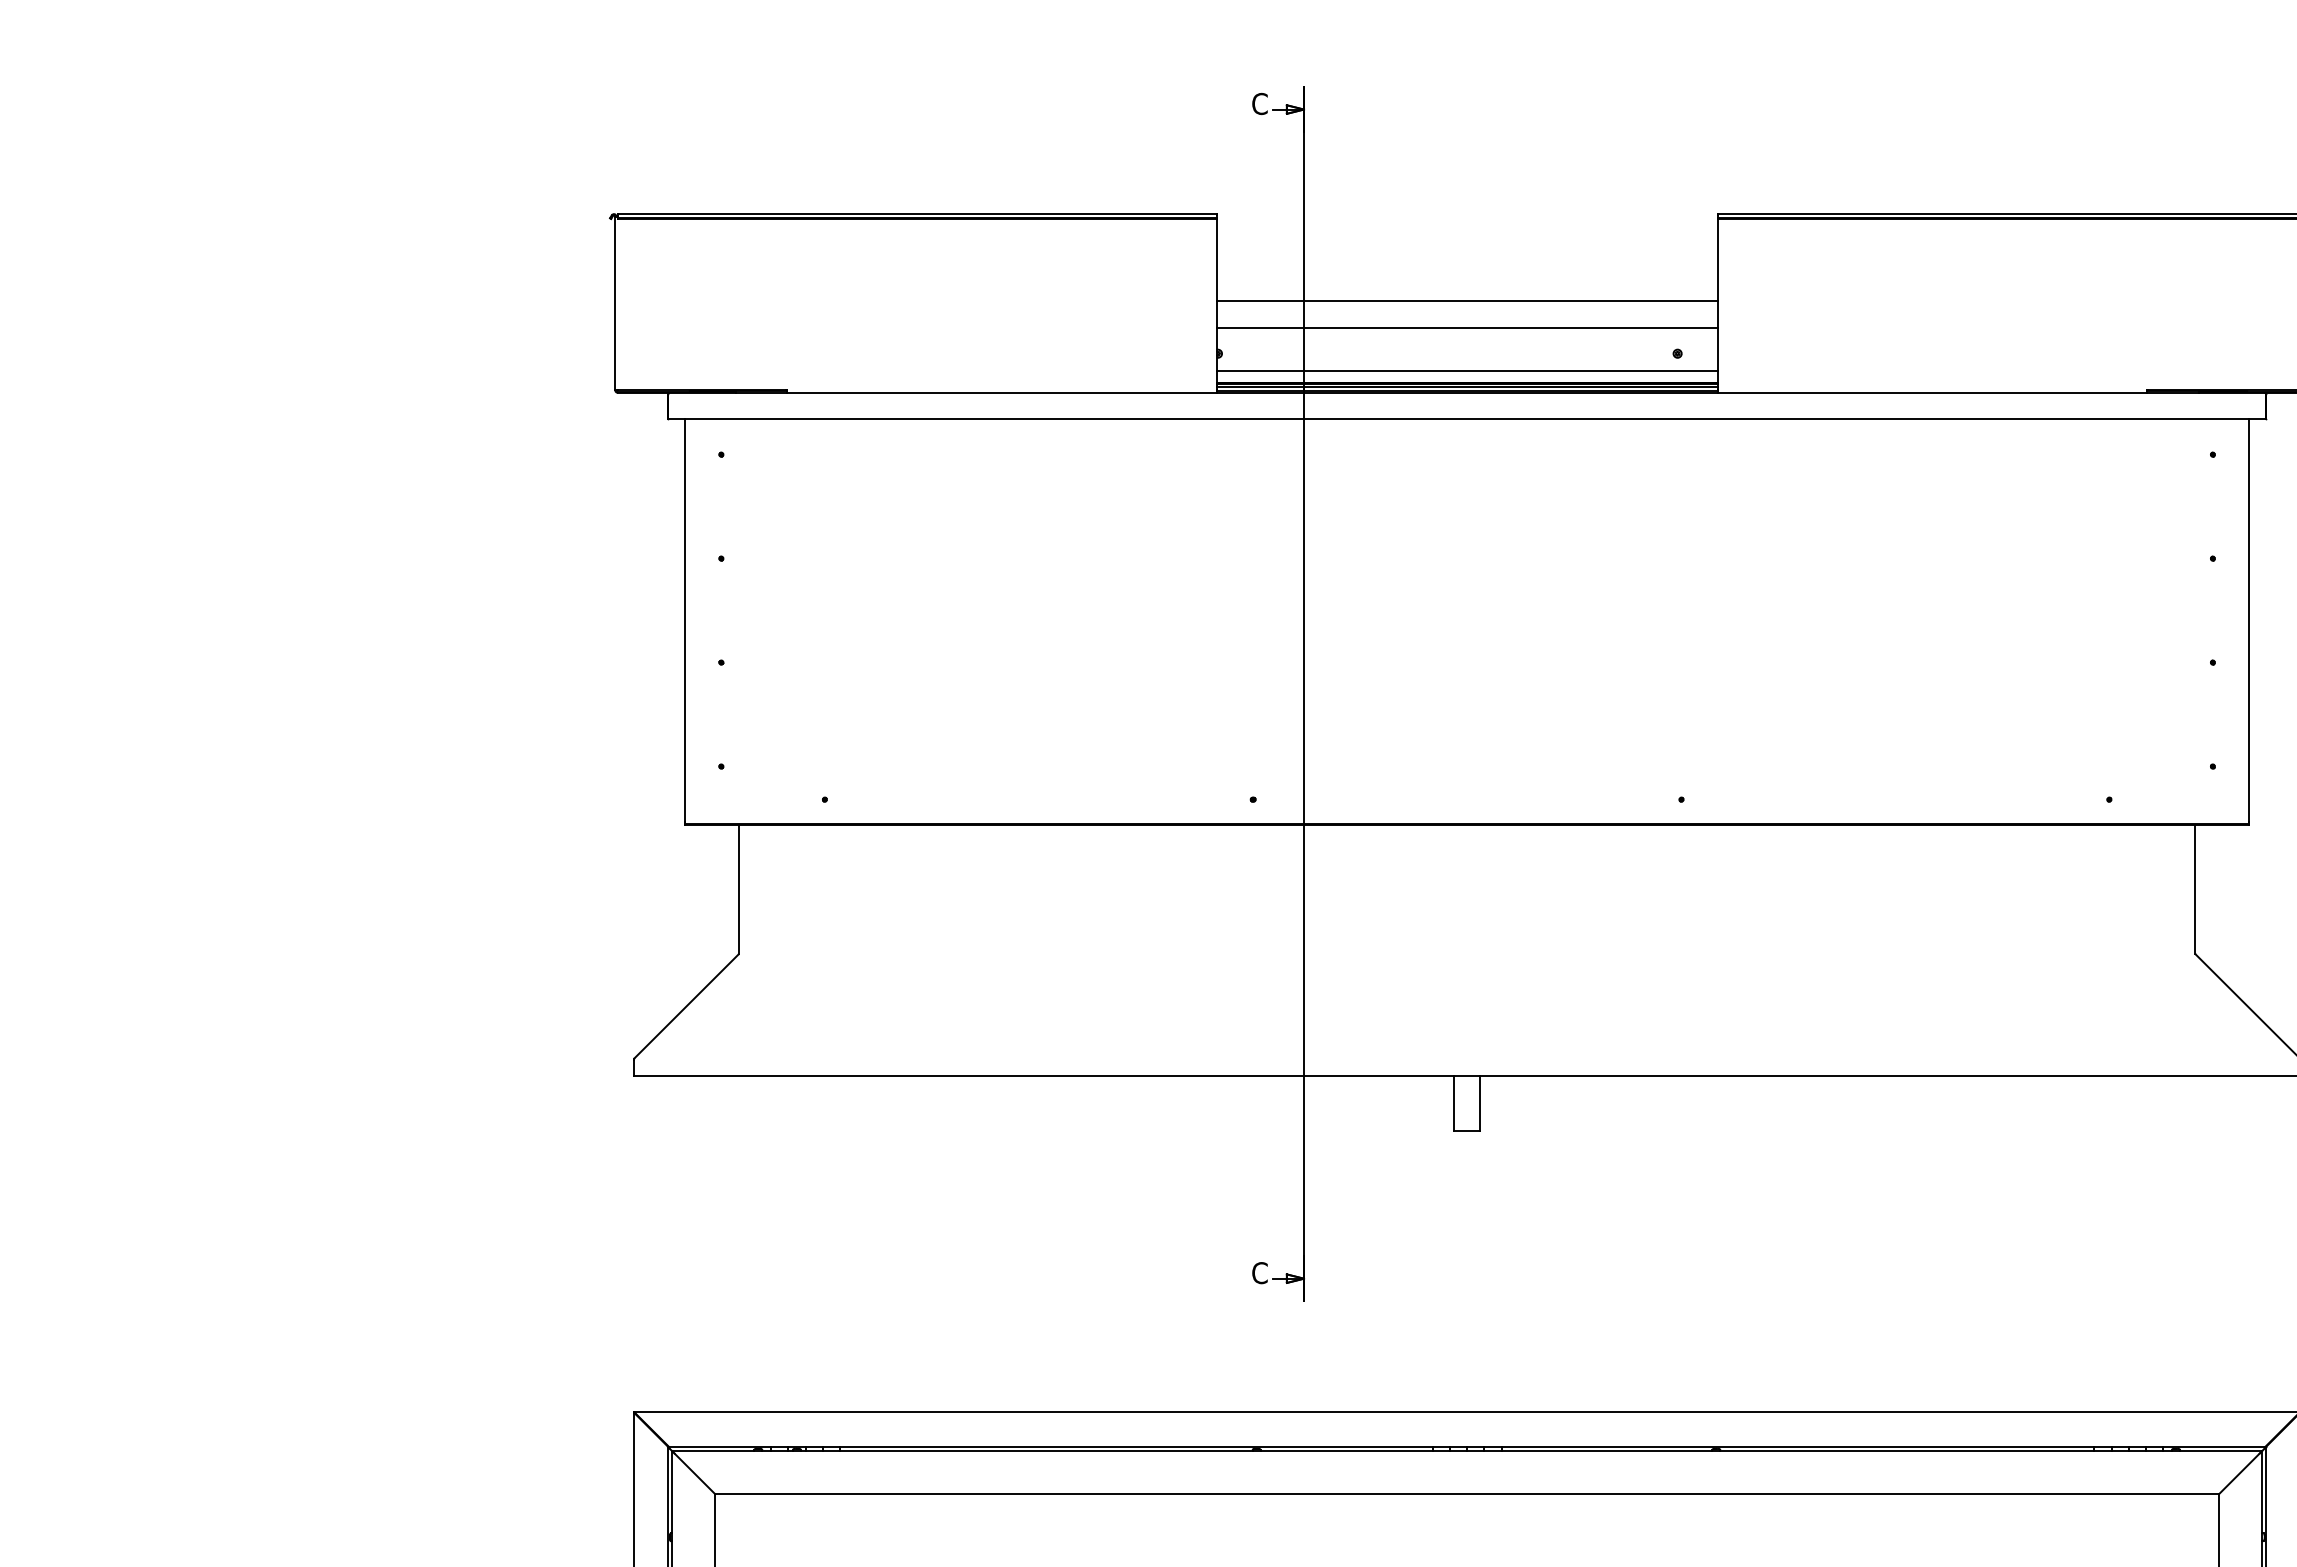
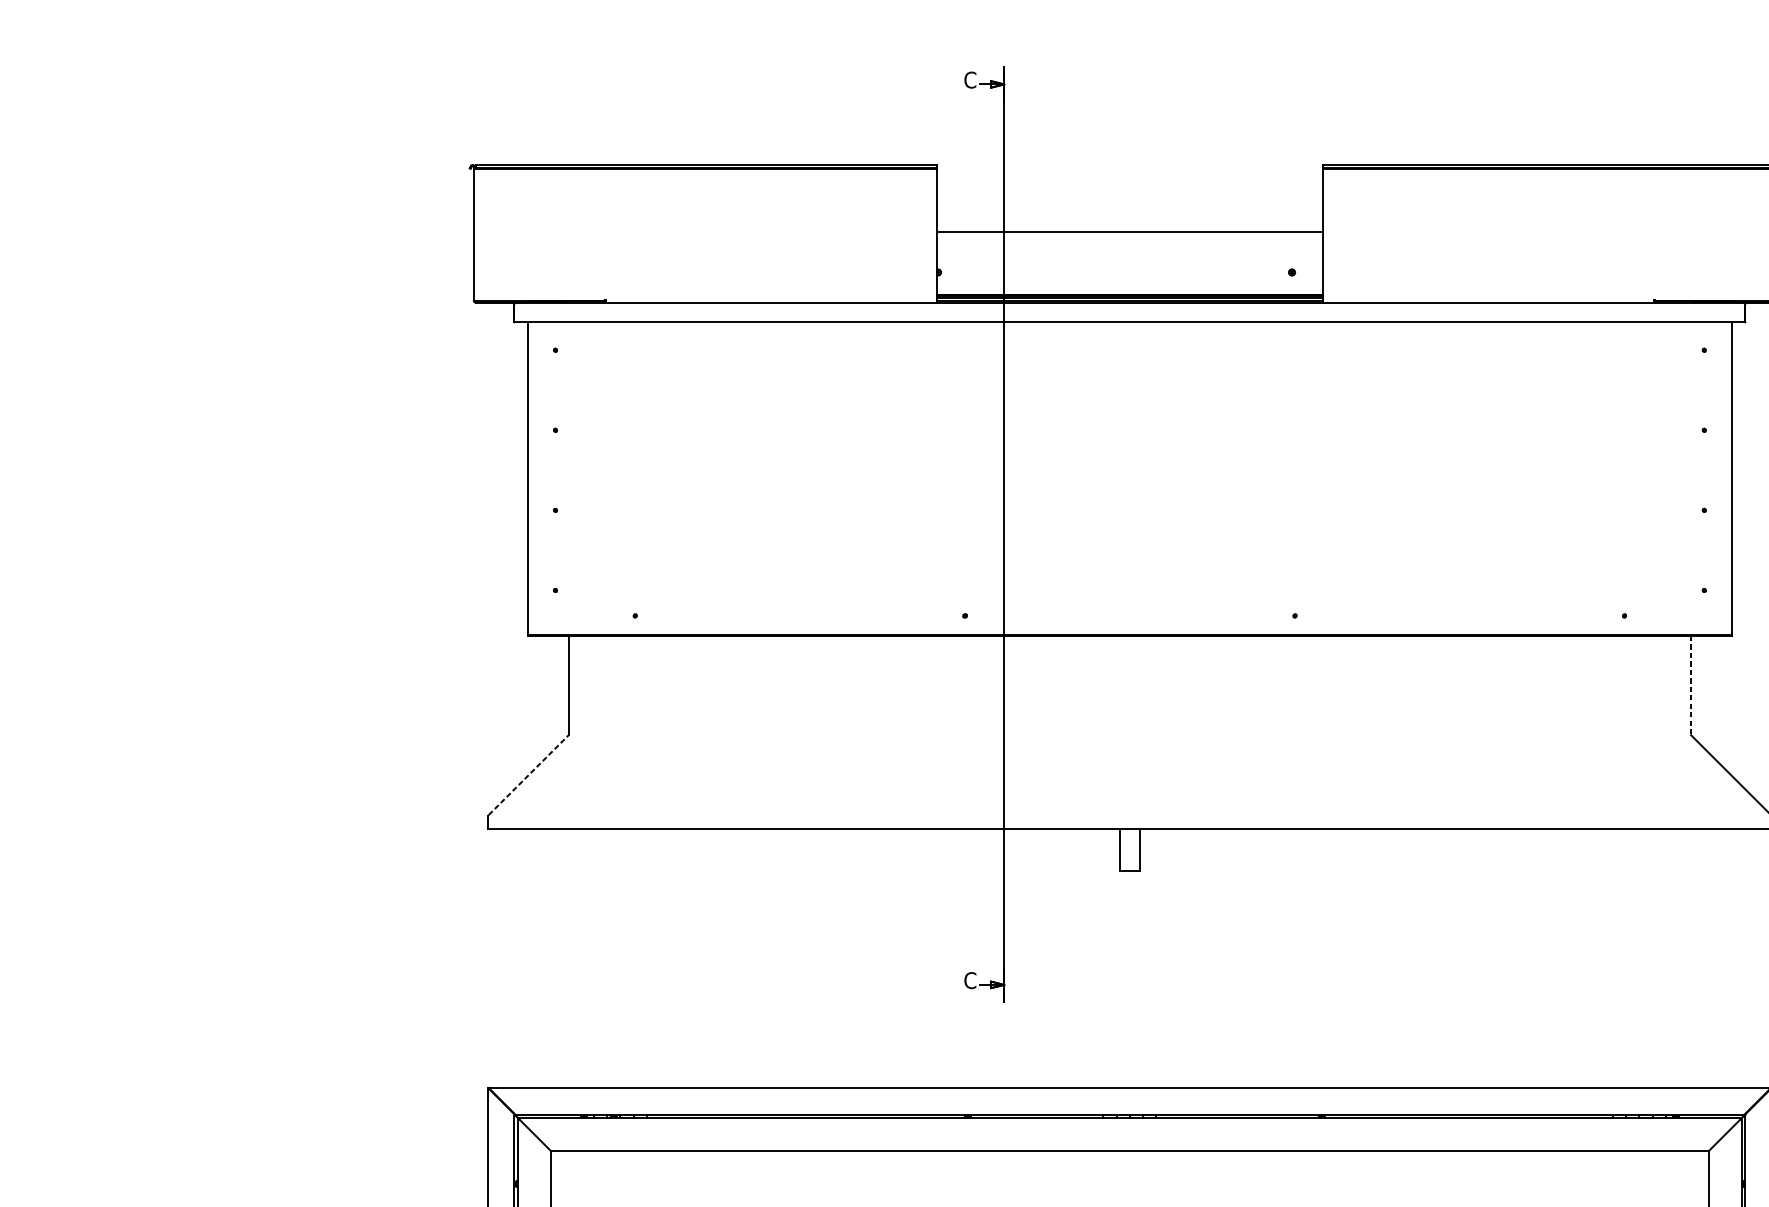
line: (1466, 327) -> (1129, 252), removed
line: (1466, 370) -> (1129, 285), removed
line: (2195, 890) -> (1690, 685), solid -> dashed
line: (686, 1005) -> (528, 774), solid -> dashed

